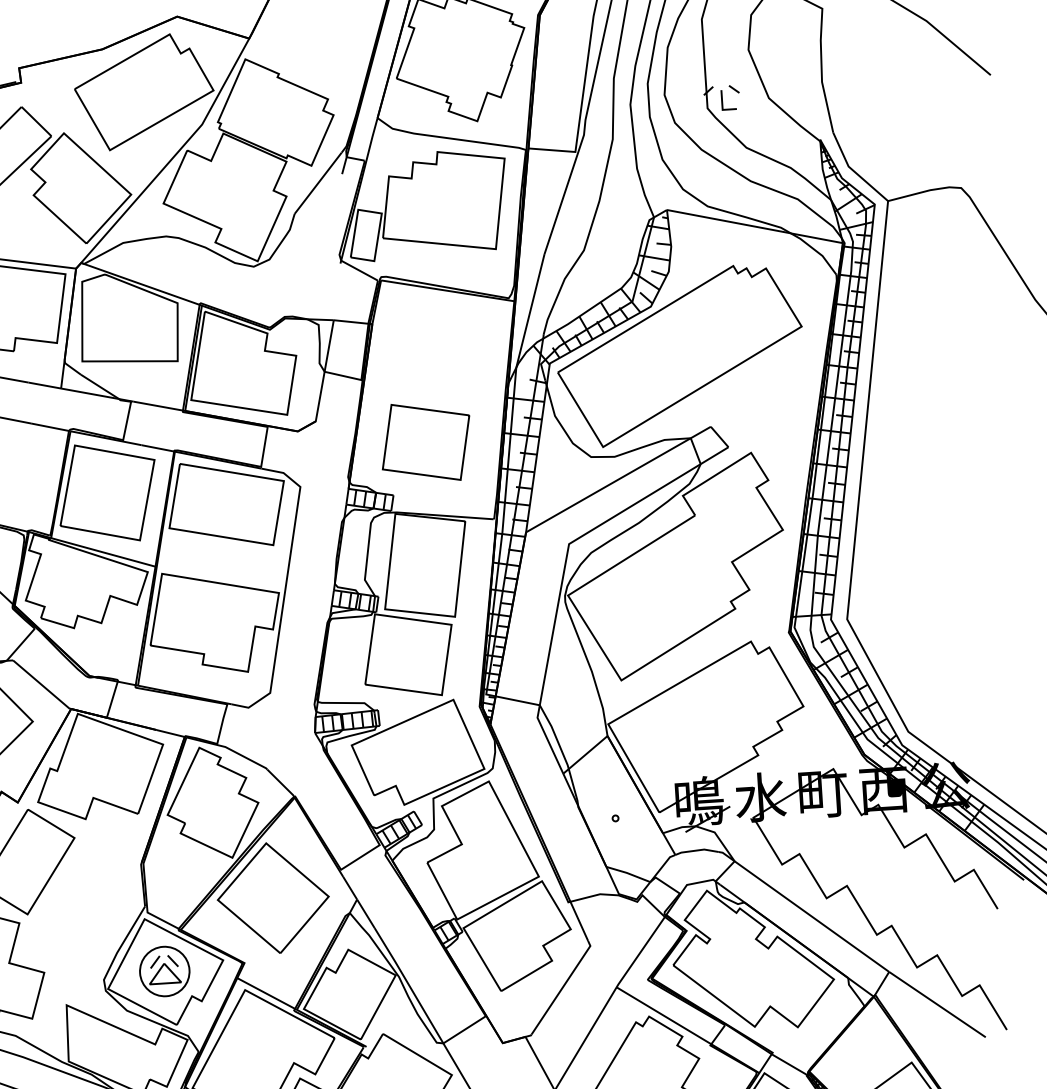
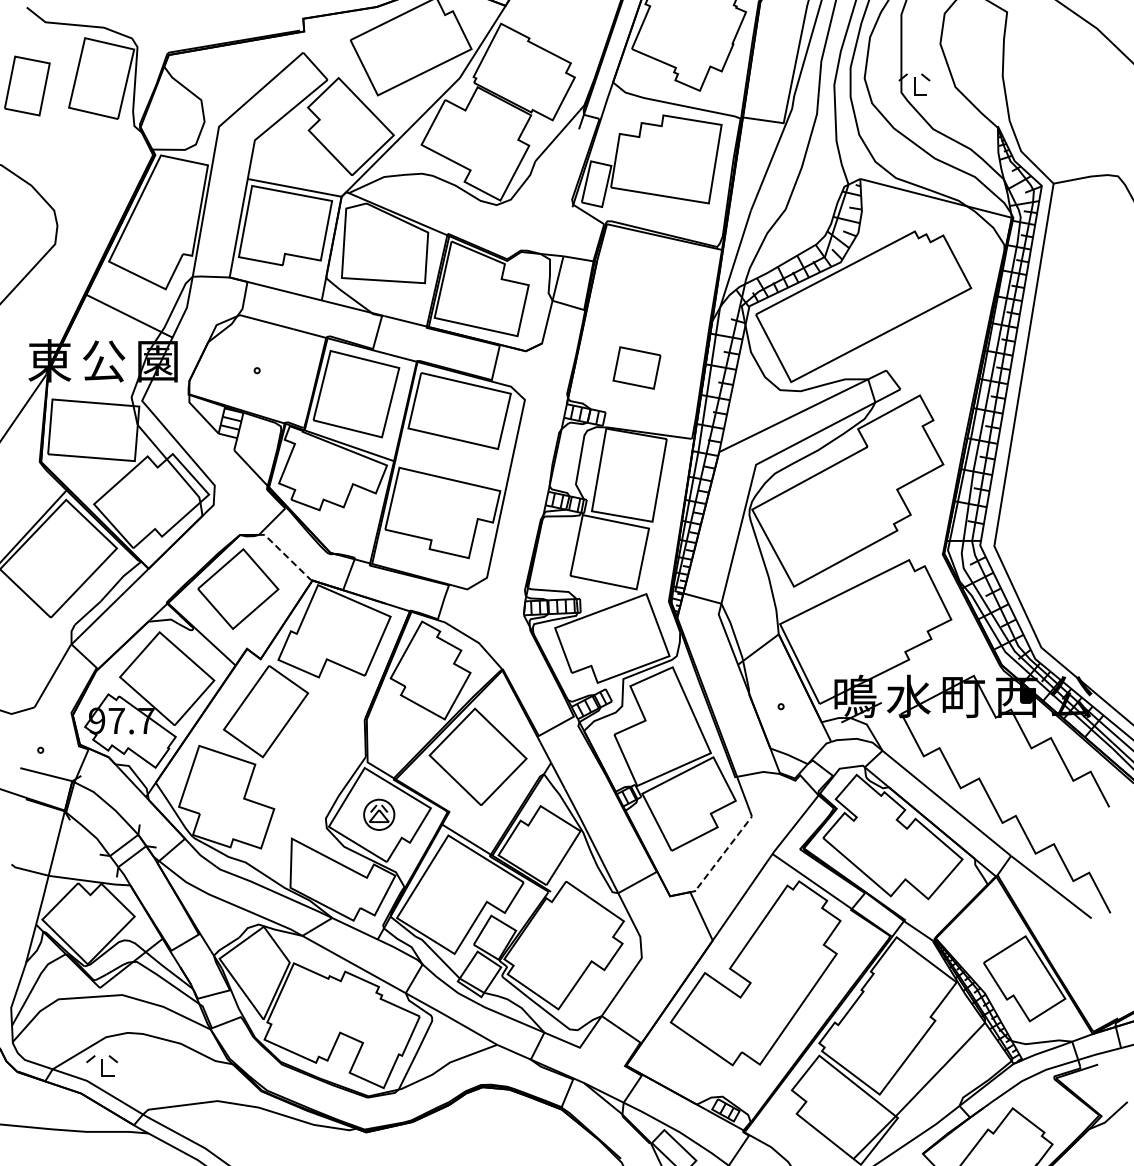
part: (425, 441) -> (636, 367), size x0.6
line: (42, 685) -> (288, 558), solid -> dashed
part: (163, 971) -> (378, 814), size x0.7
line: (562, 987) -> (725, 851), solid -> dashed

